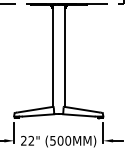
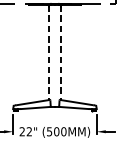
line: (52, 56) -> (49, 52), solid -> dashed
line: (64, 56) -> (60, 52), solid -> dashed

